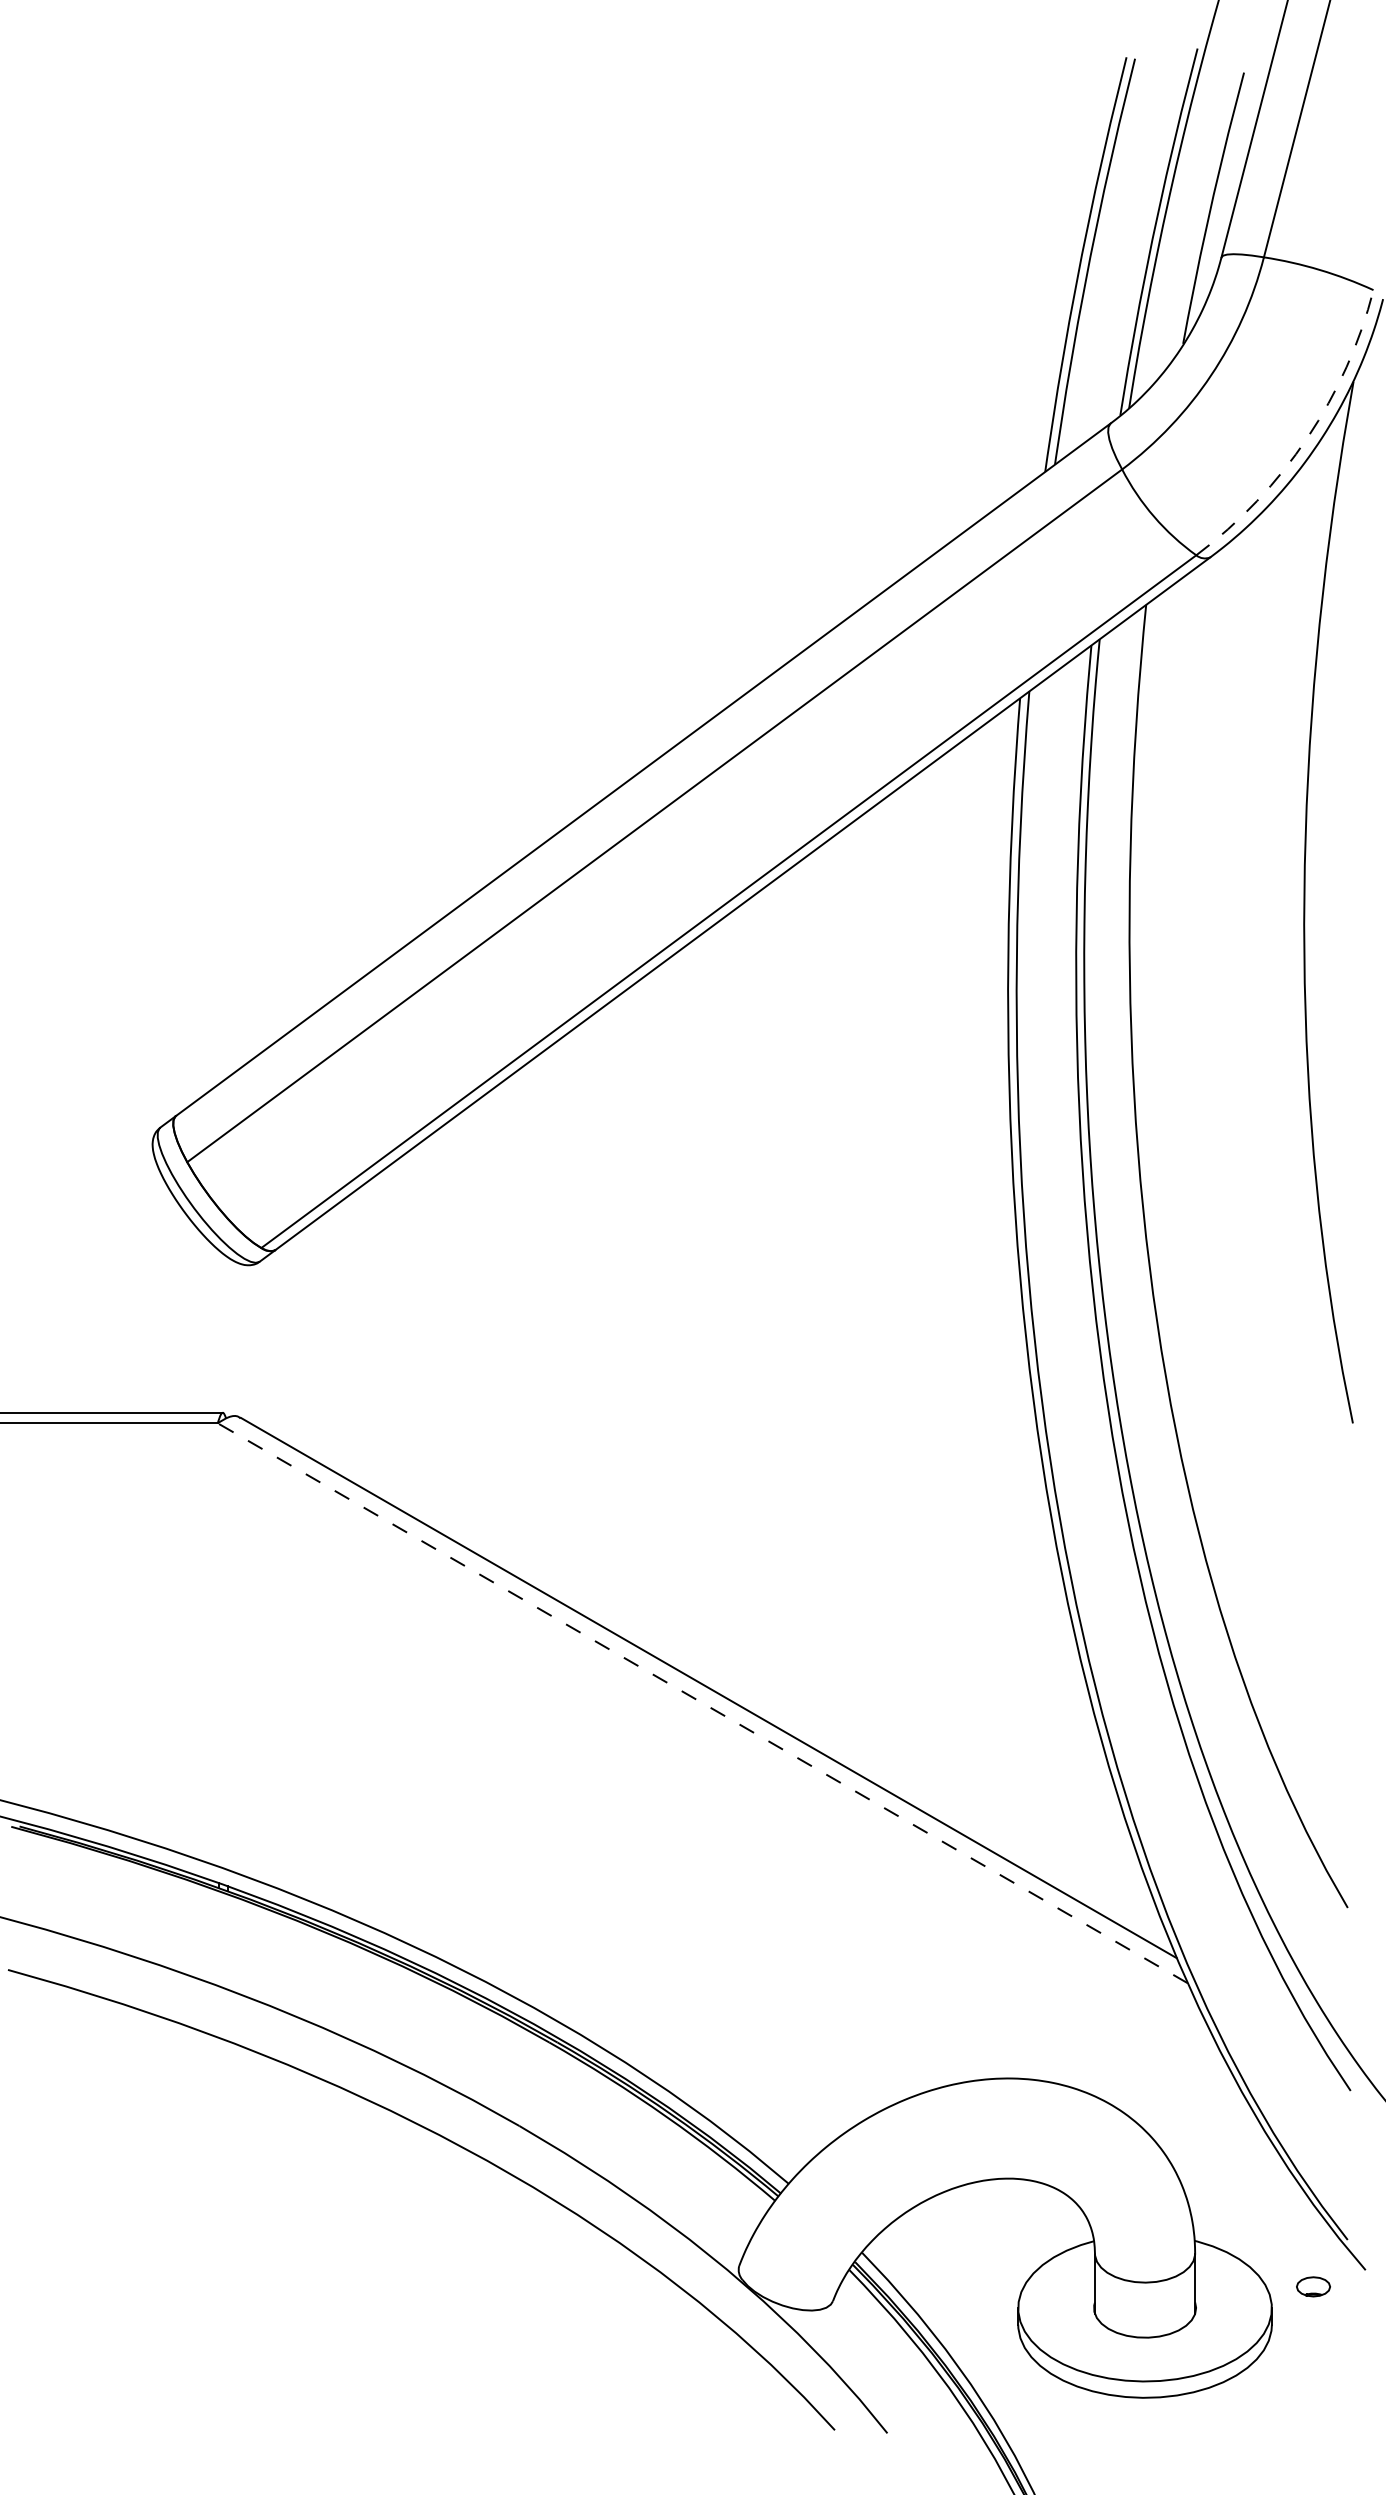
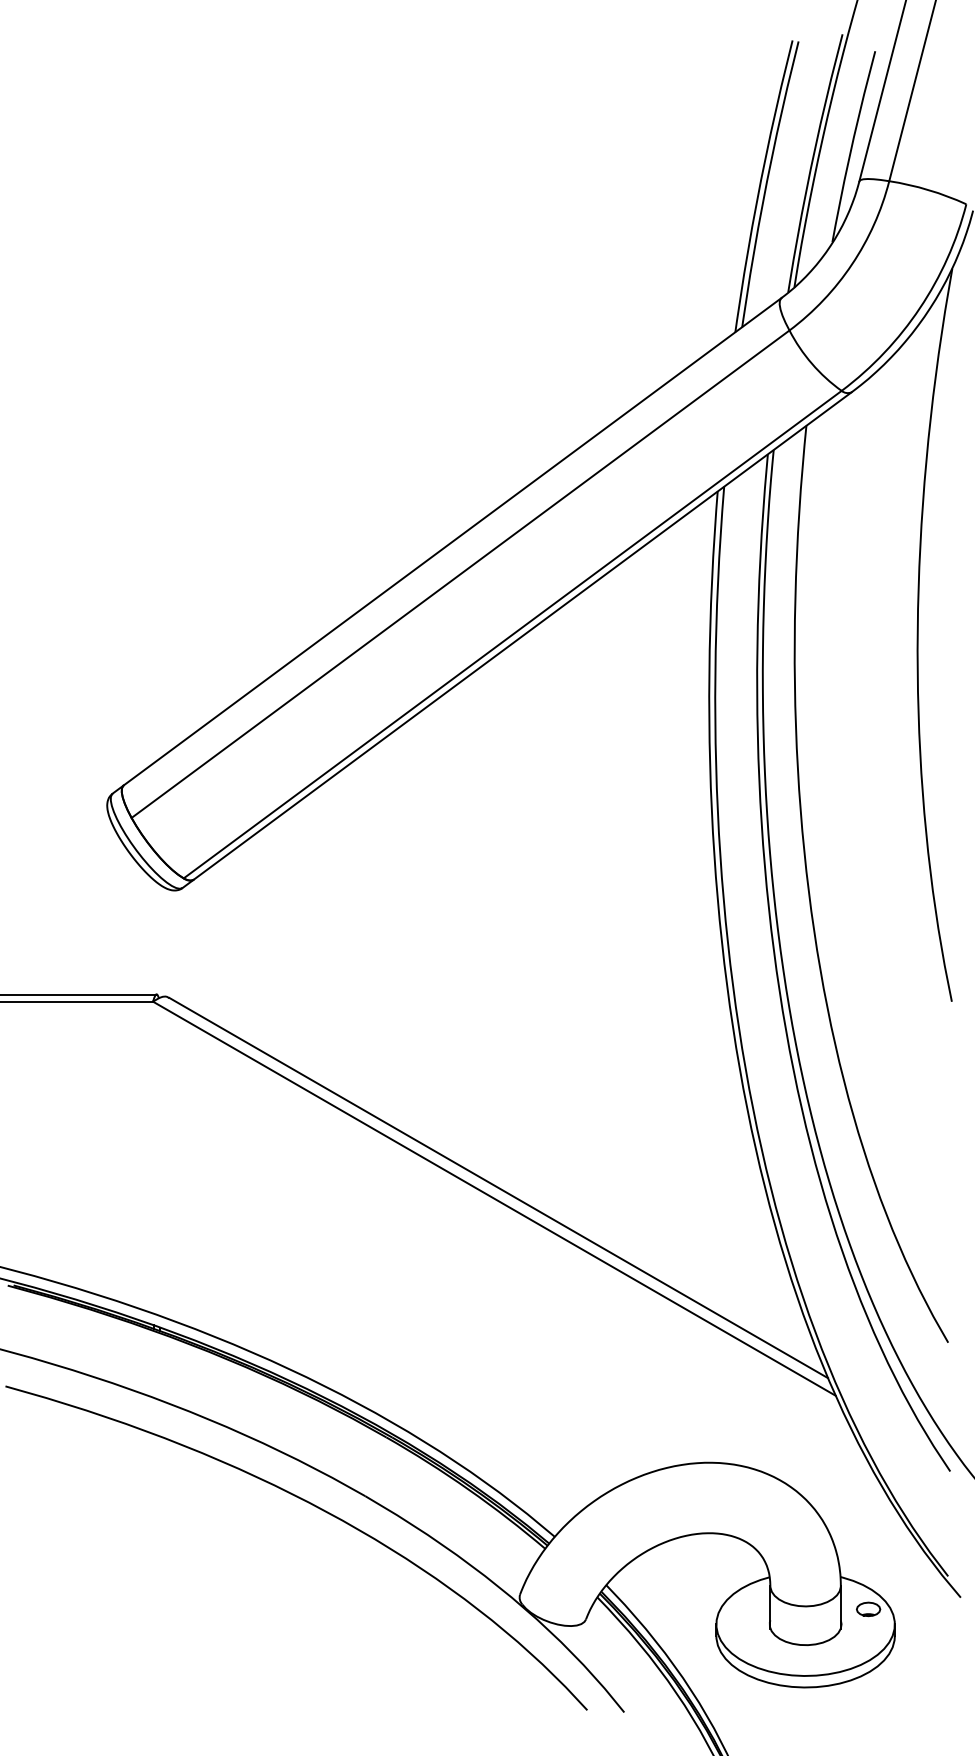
arc: (1307, 437) -> (919, 308), dashed -> solid
line: (702, 1703) -> (494, 1198), dashed -> solid
part: (1313, 2286) -> (868, 1609), moved

